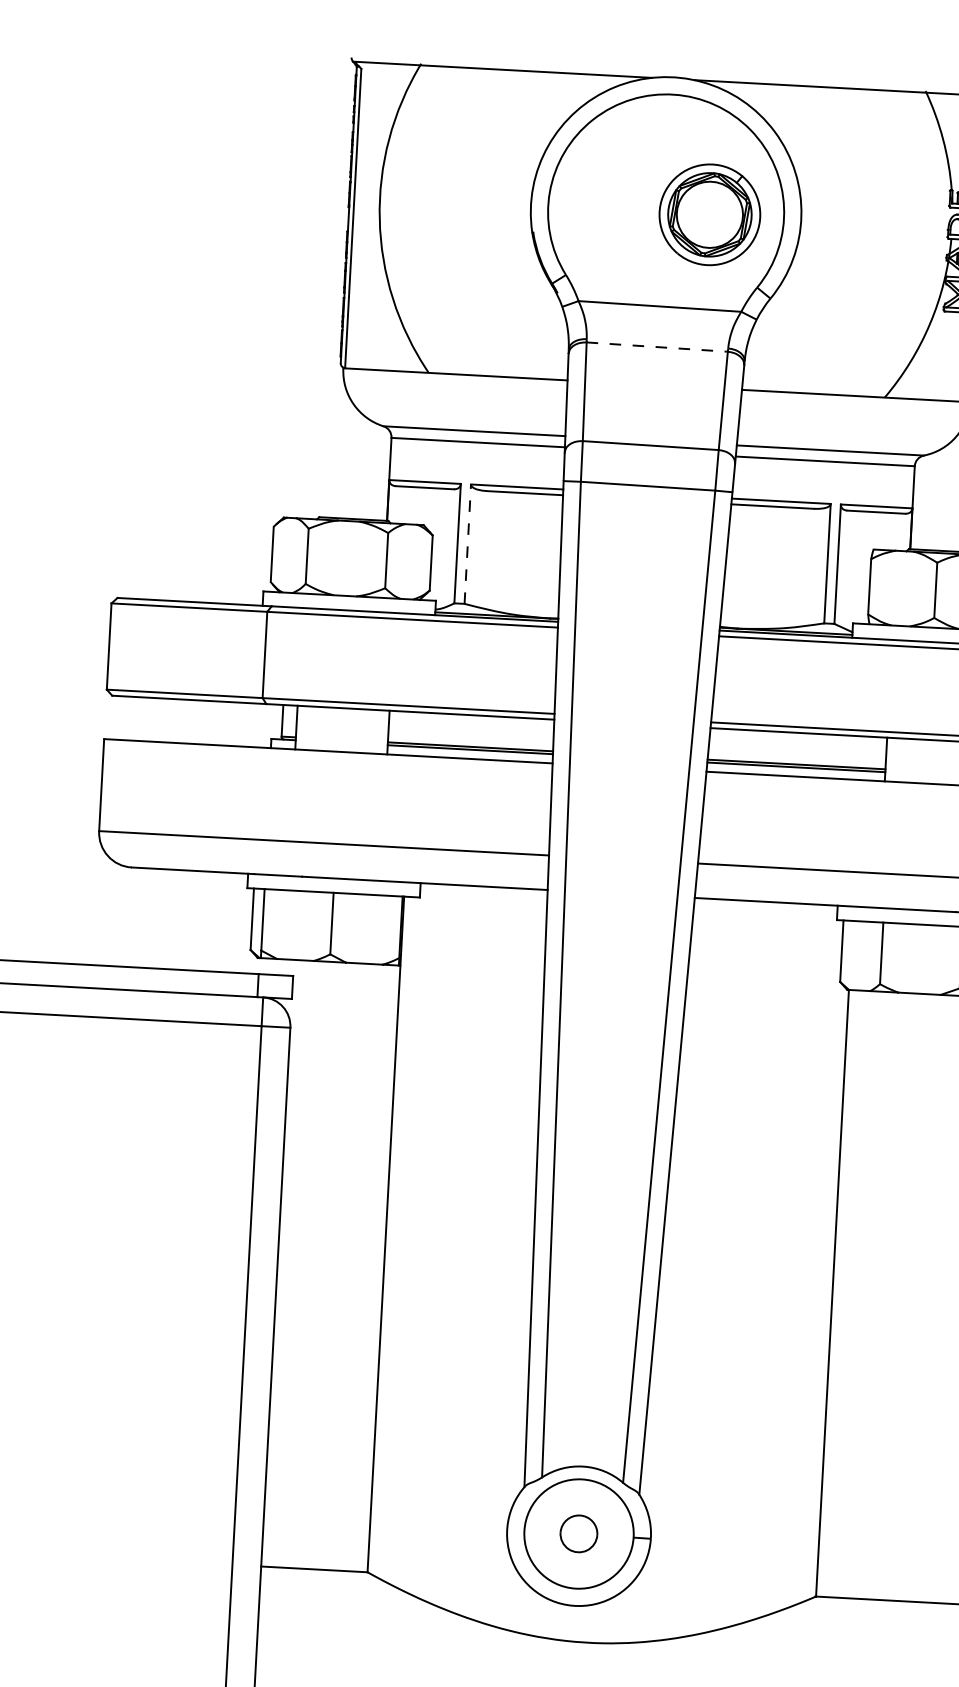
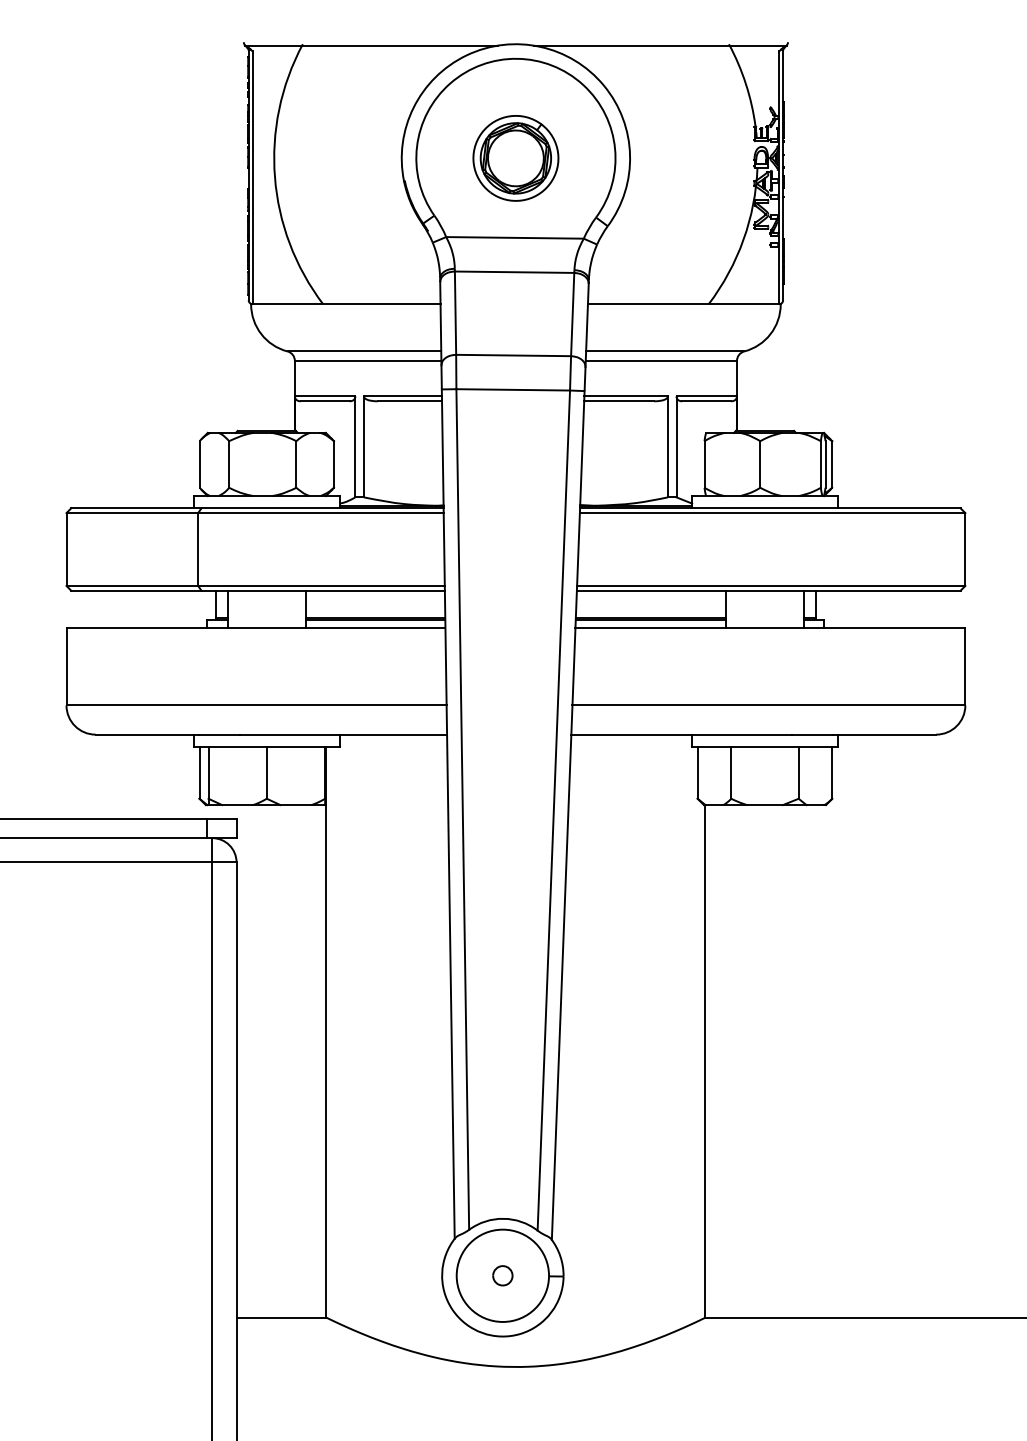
part: (709, 214) -> (515, 158), moved
line: (657, 347) -> (514, 272), dashed -> solid
line: (467, 543) -> (363, 446), dashed -> solid
part: (578, 1533) -> (502, 1275), size x0.62

